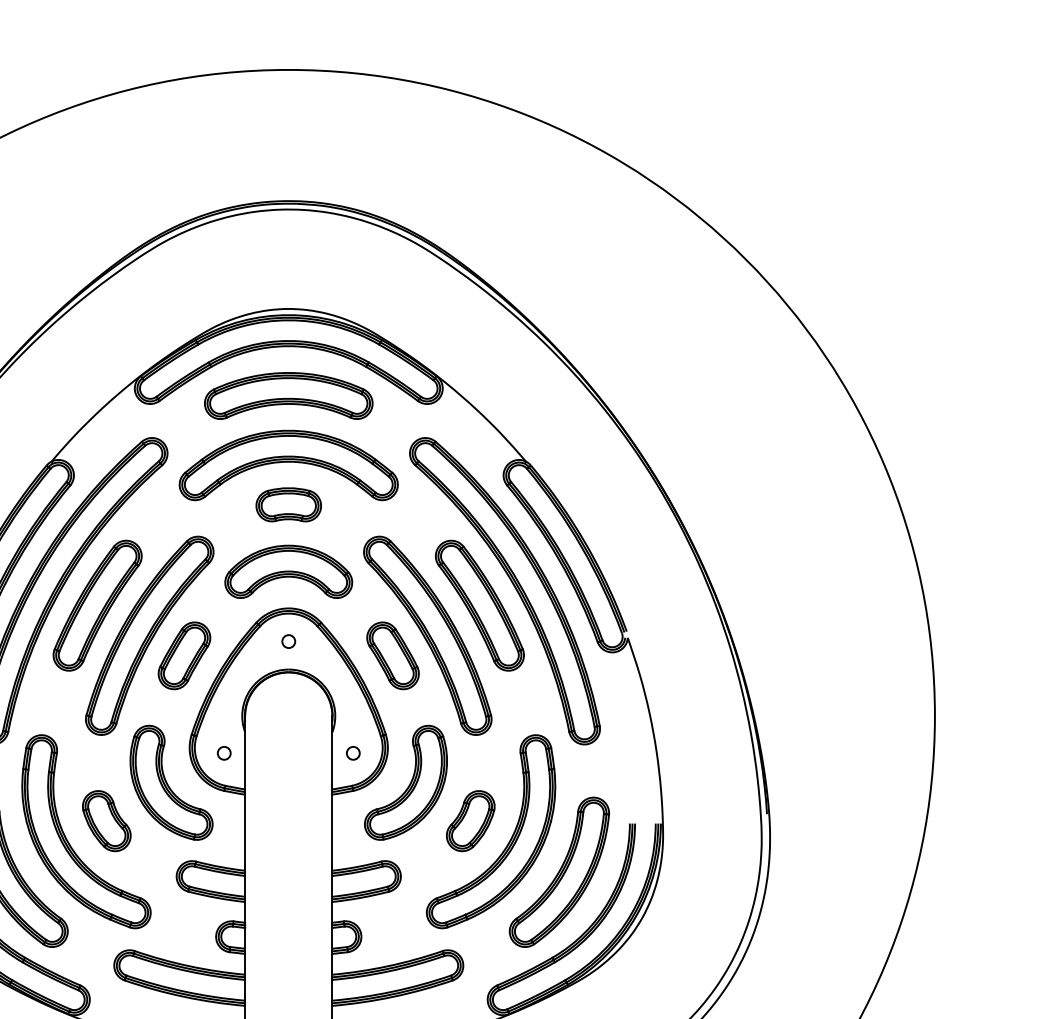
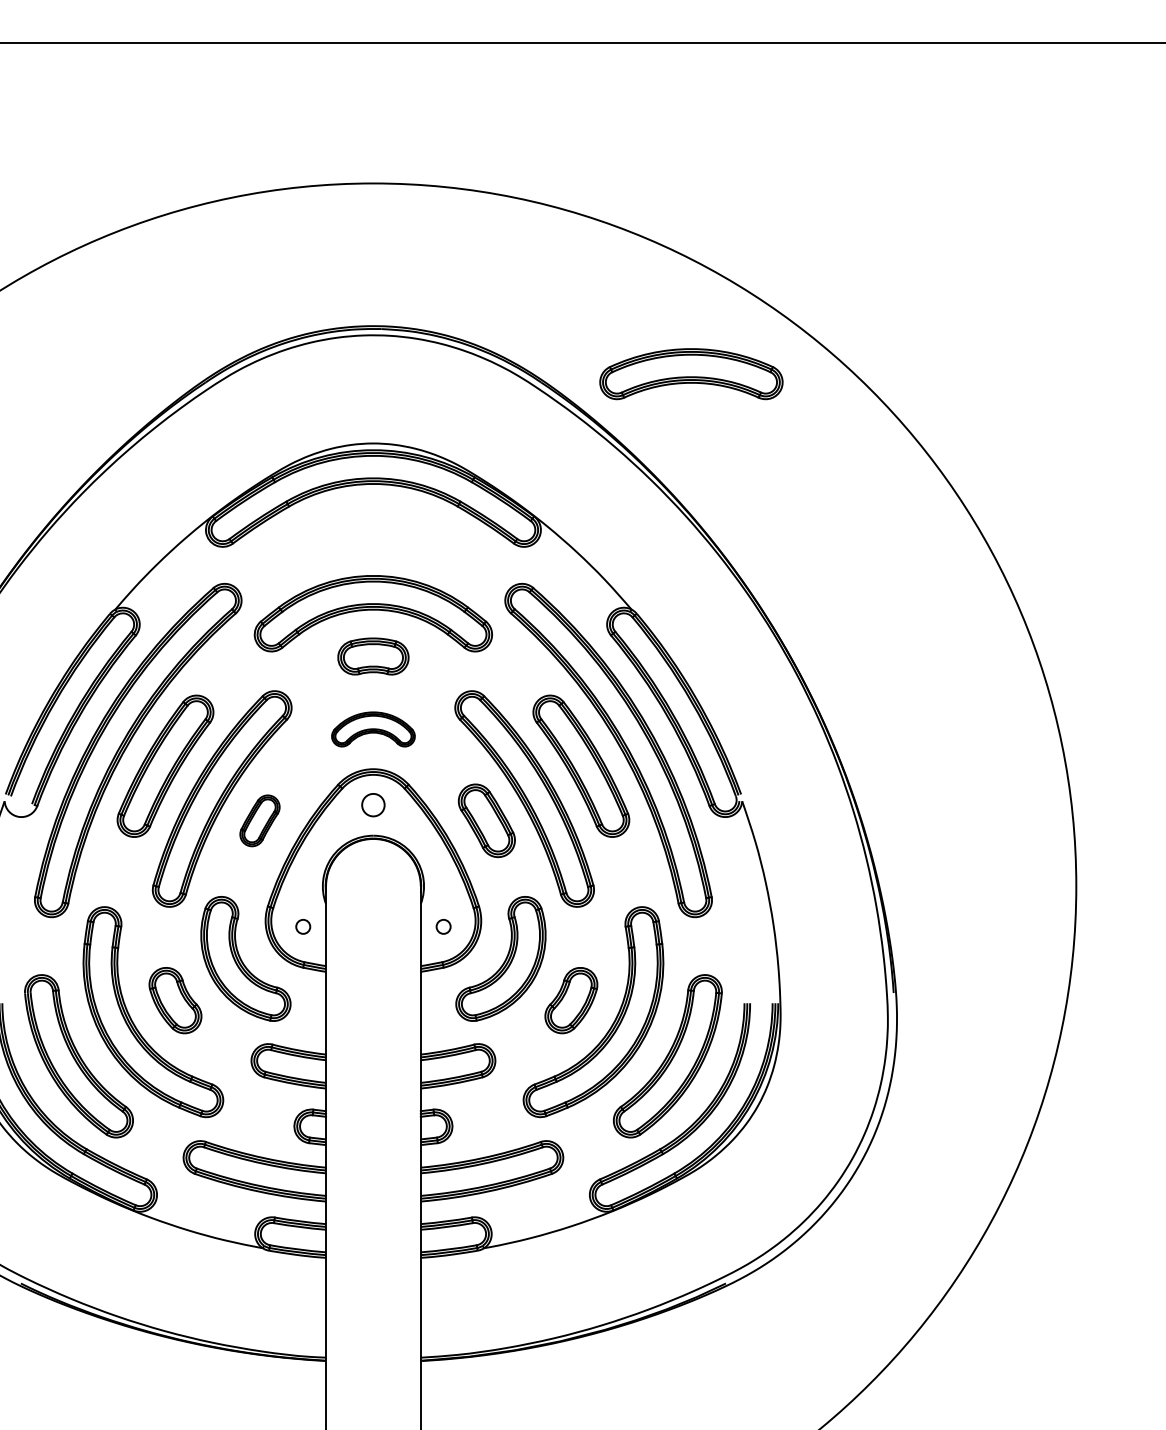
part: (288, 396) -> (691, 374), moved
part: (288, 571) -> (373, 729), size x0.6
circle: (288, 641) -> (373, 805), size x1.6
part: (184, 655) -> (259, 820), size x0.7

